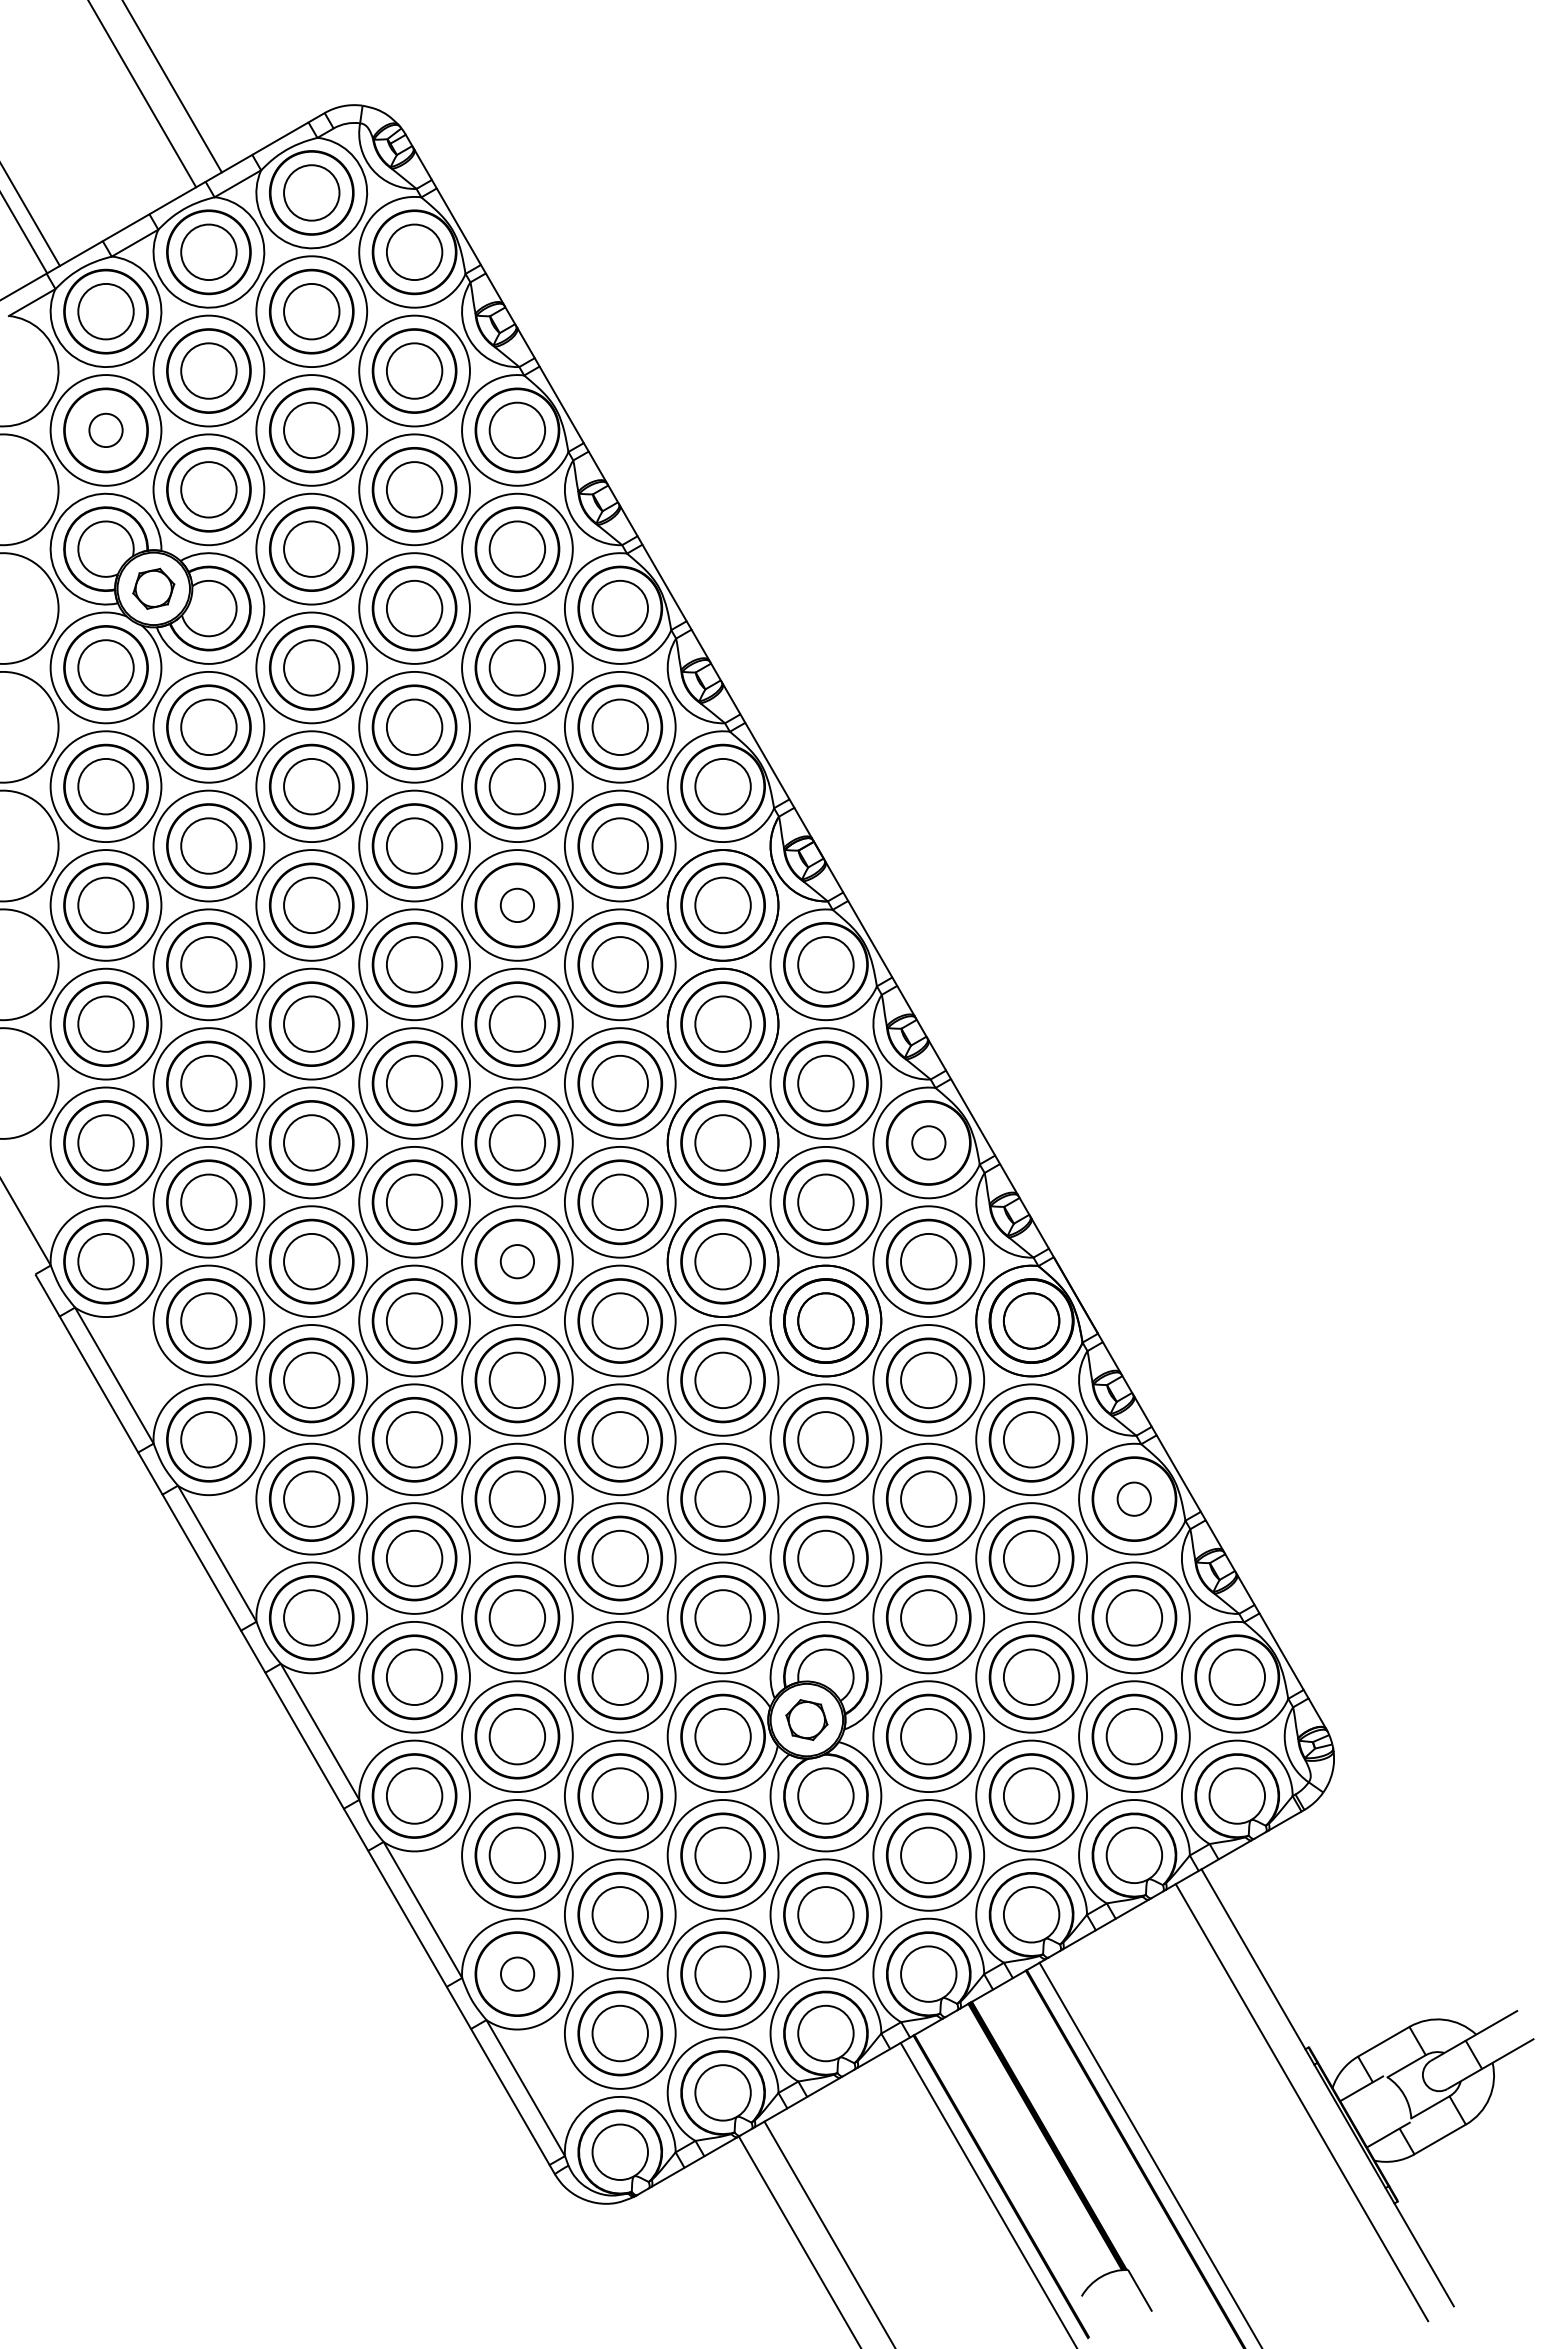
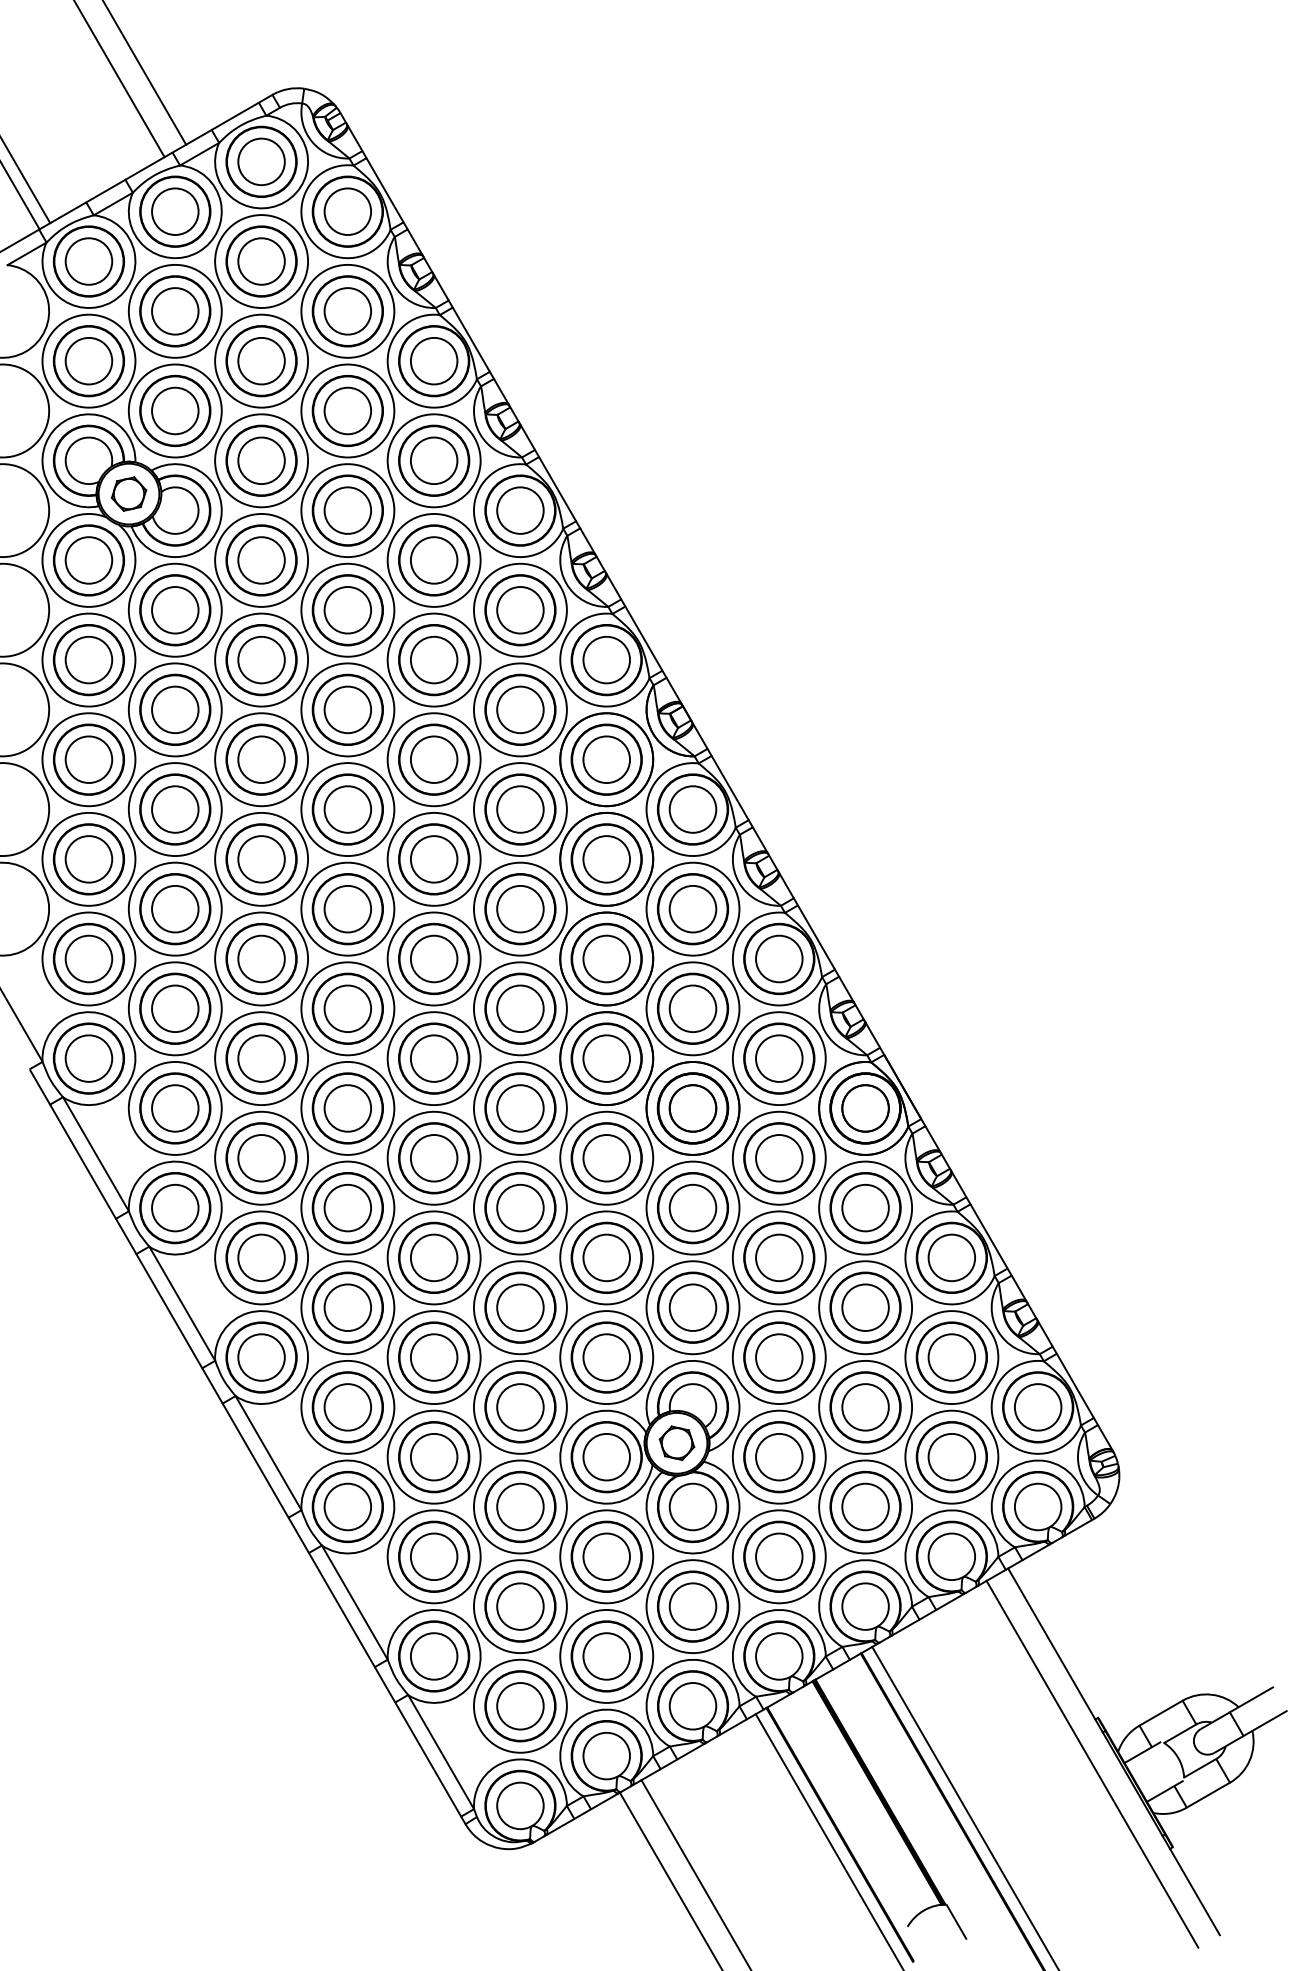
circle: (105, 429) -> (88, 360), size x1.67
circle: (516, 905) -> (433, 759), size x1.67
circle: (929, 1142) -> (779, 958), size x1.67
circle: (516, 1261) -> (433, 1058), size x1.67
circle: (1133, 1498) -> (951, 1257), size x1.67
circle: (517, 1974) -> (434, 1656), size x1.67

